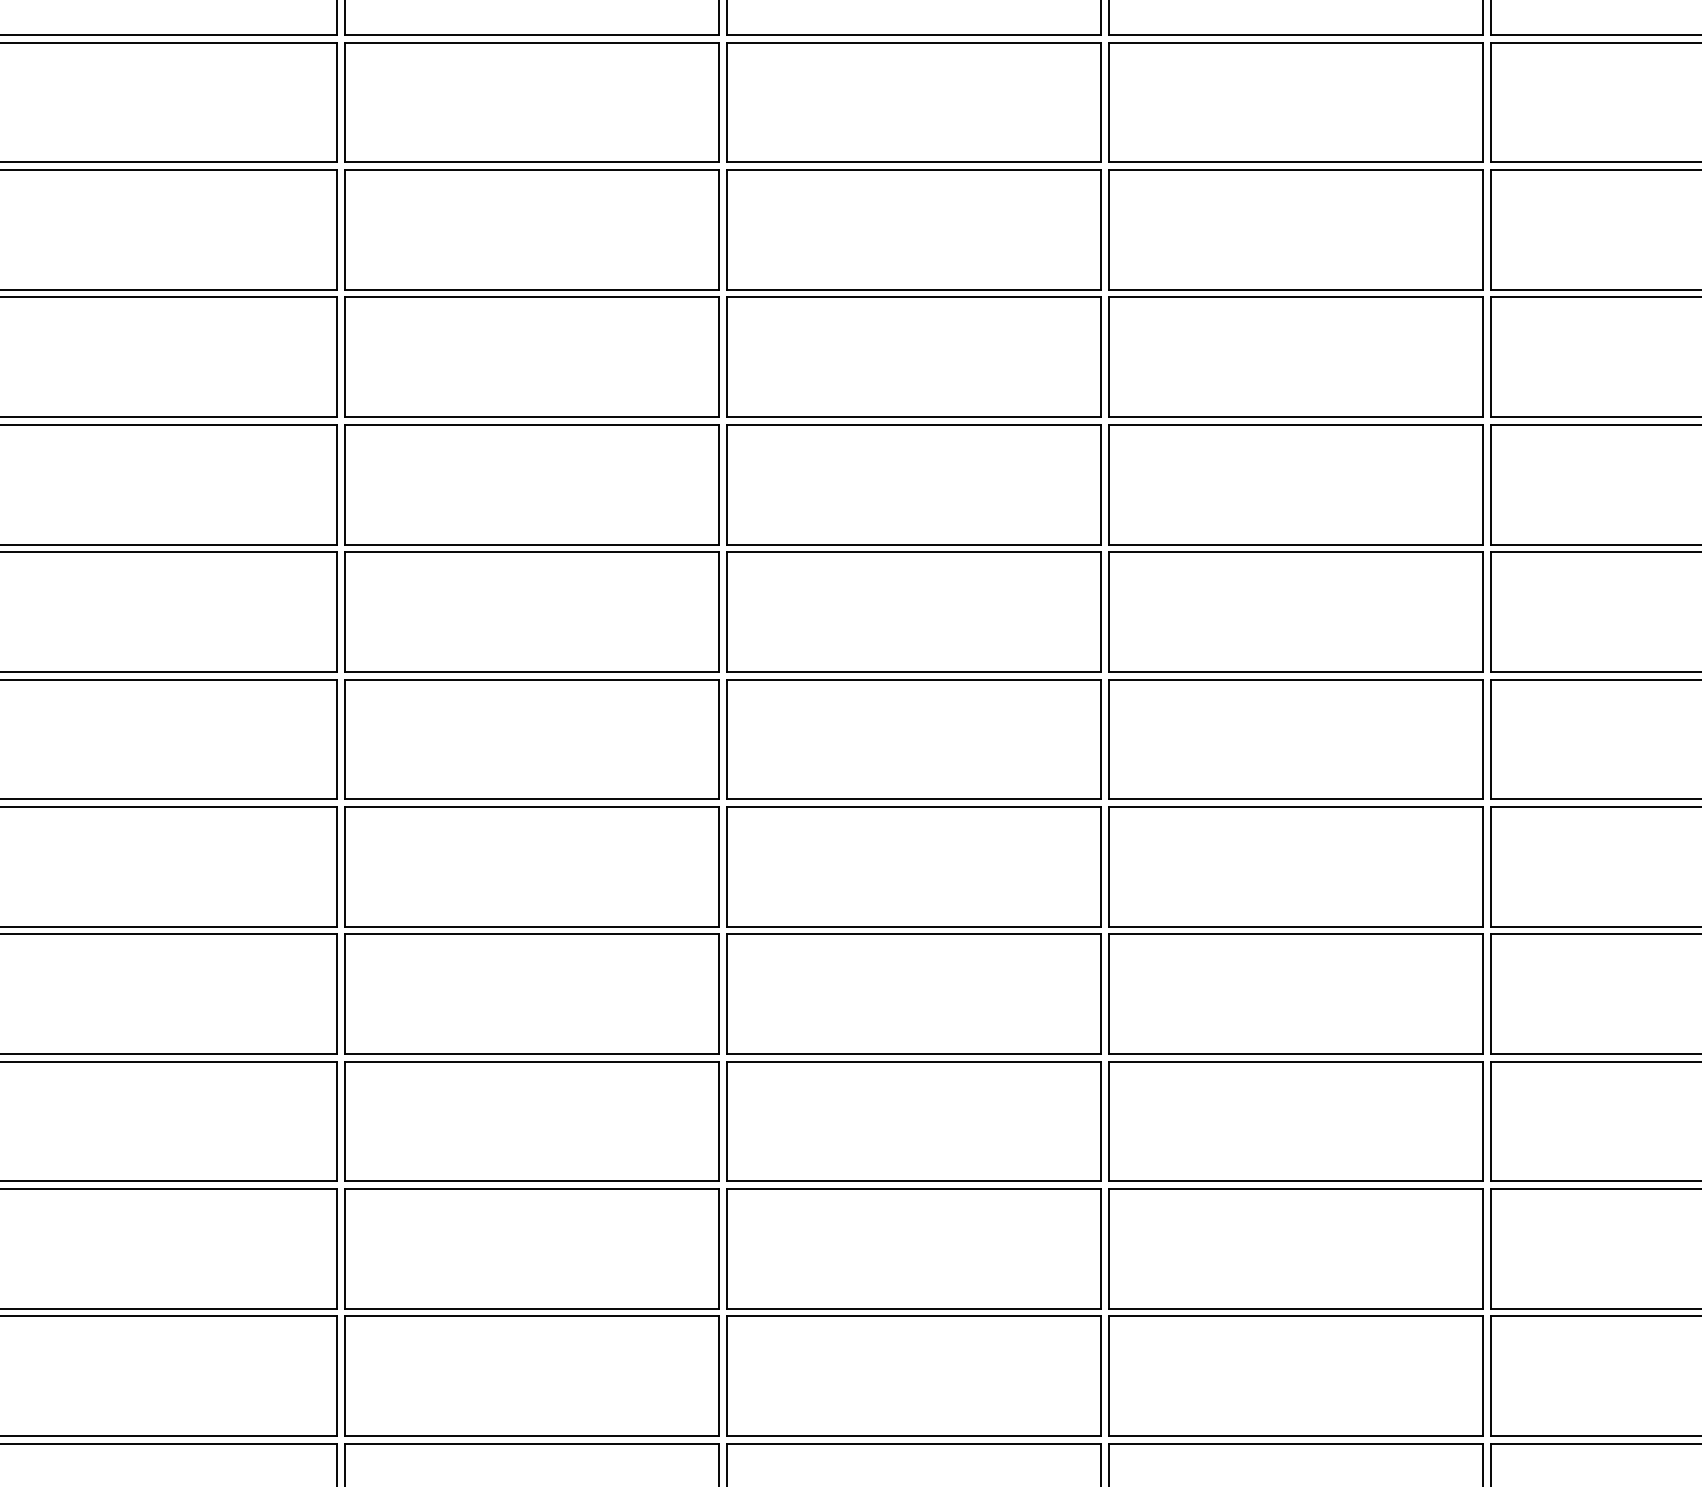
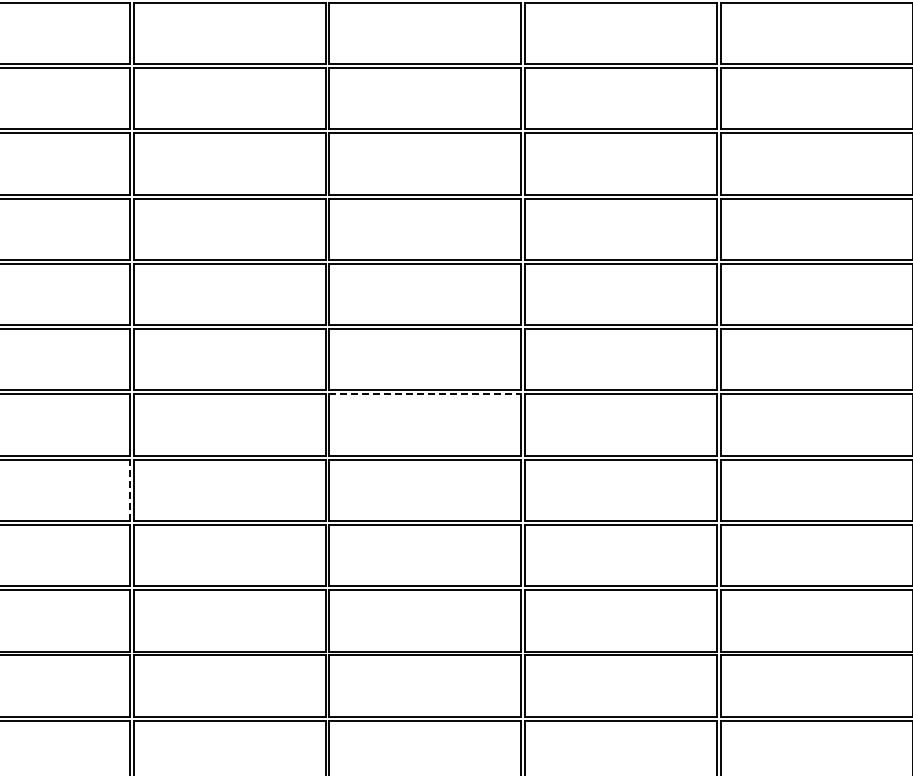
line: (914, 807) -> (425, 394), solid -> dashed
line: (336, 994) -> (129, 490), solid -> dashed

